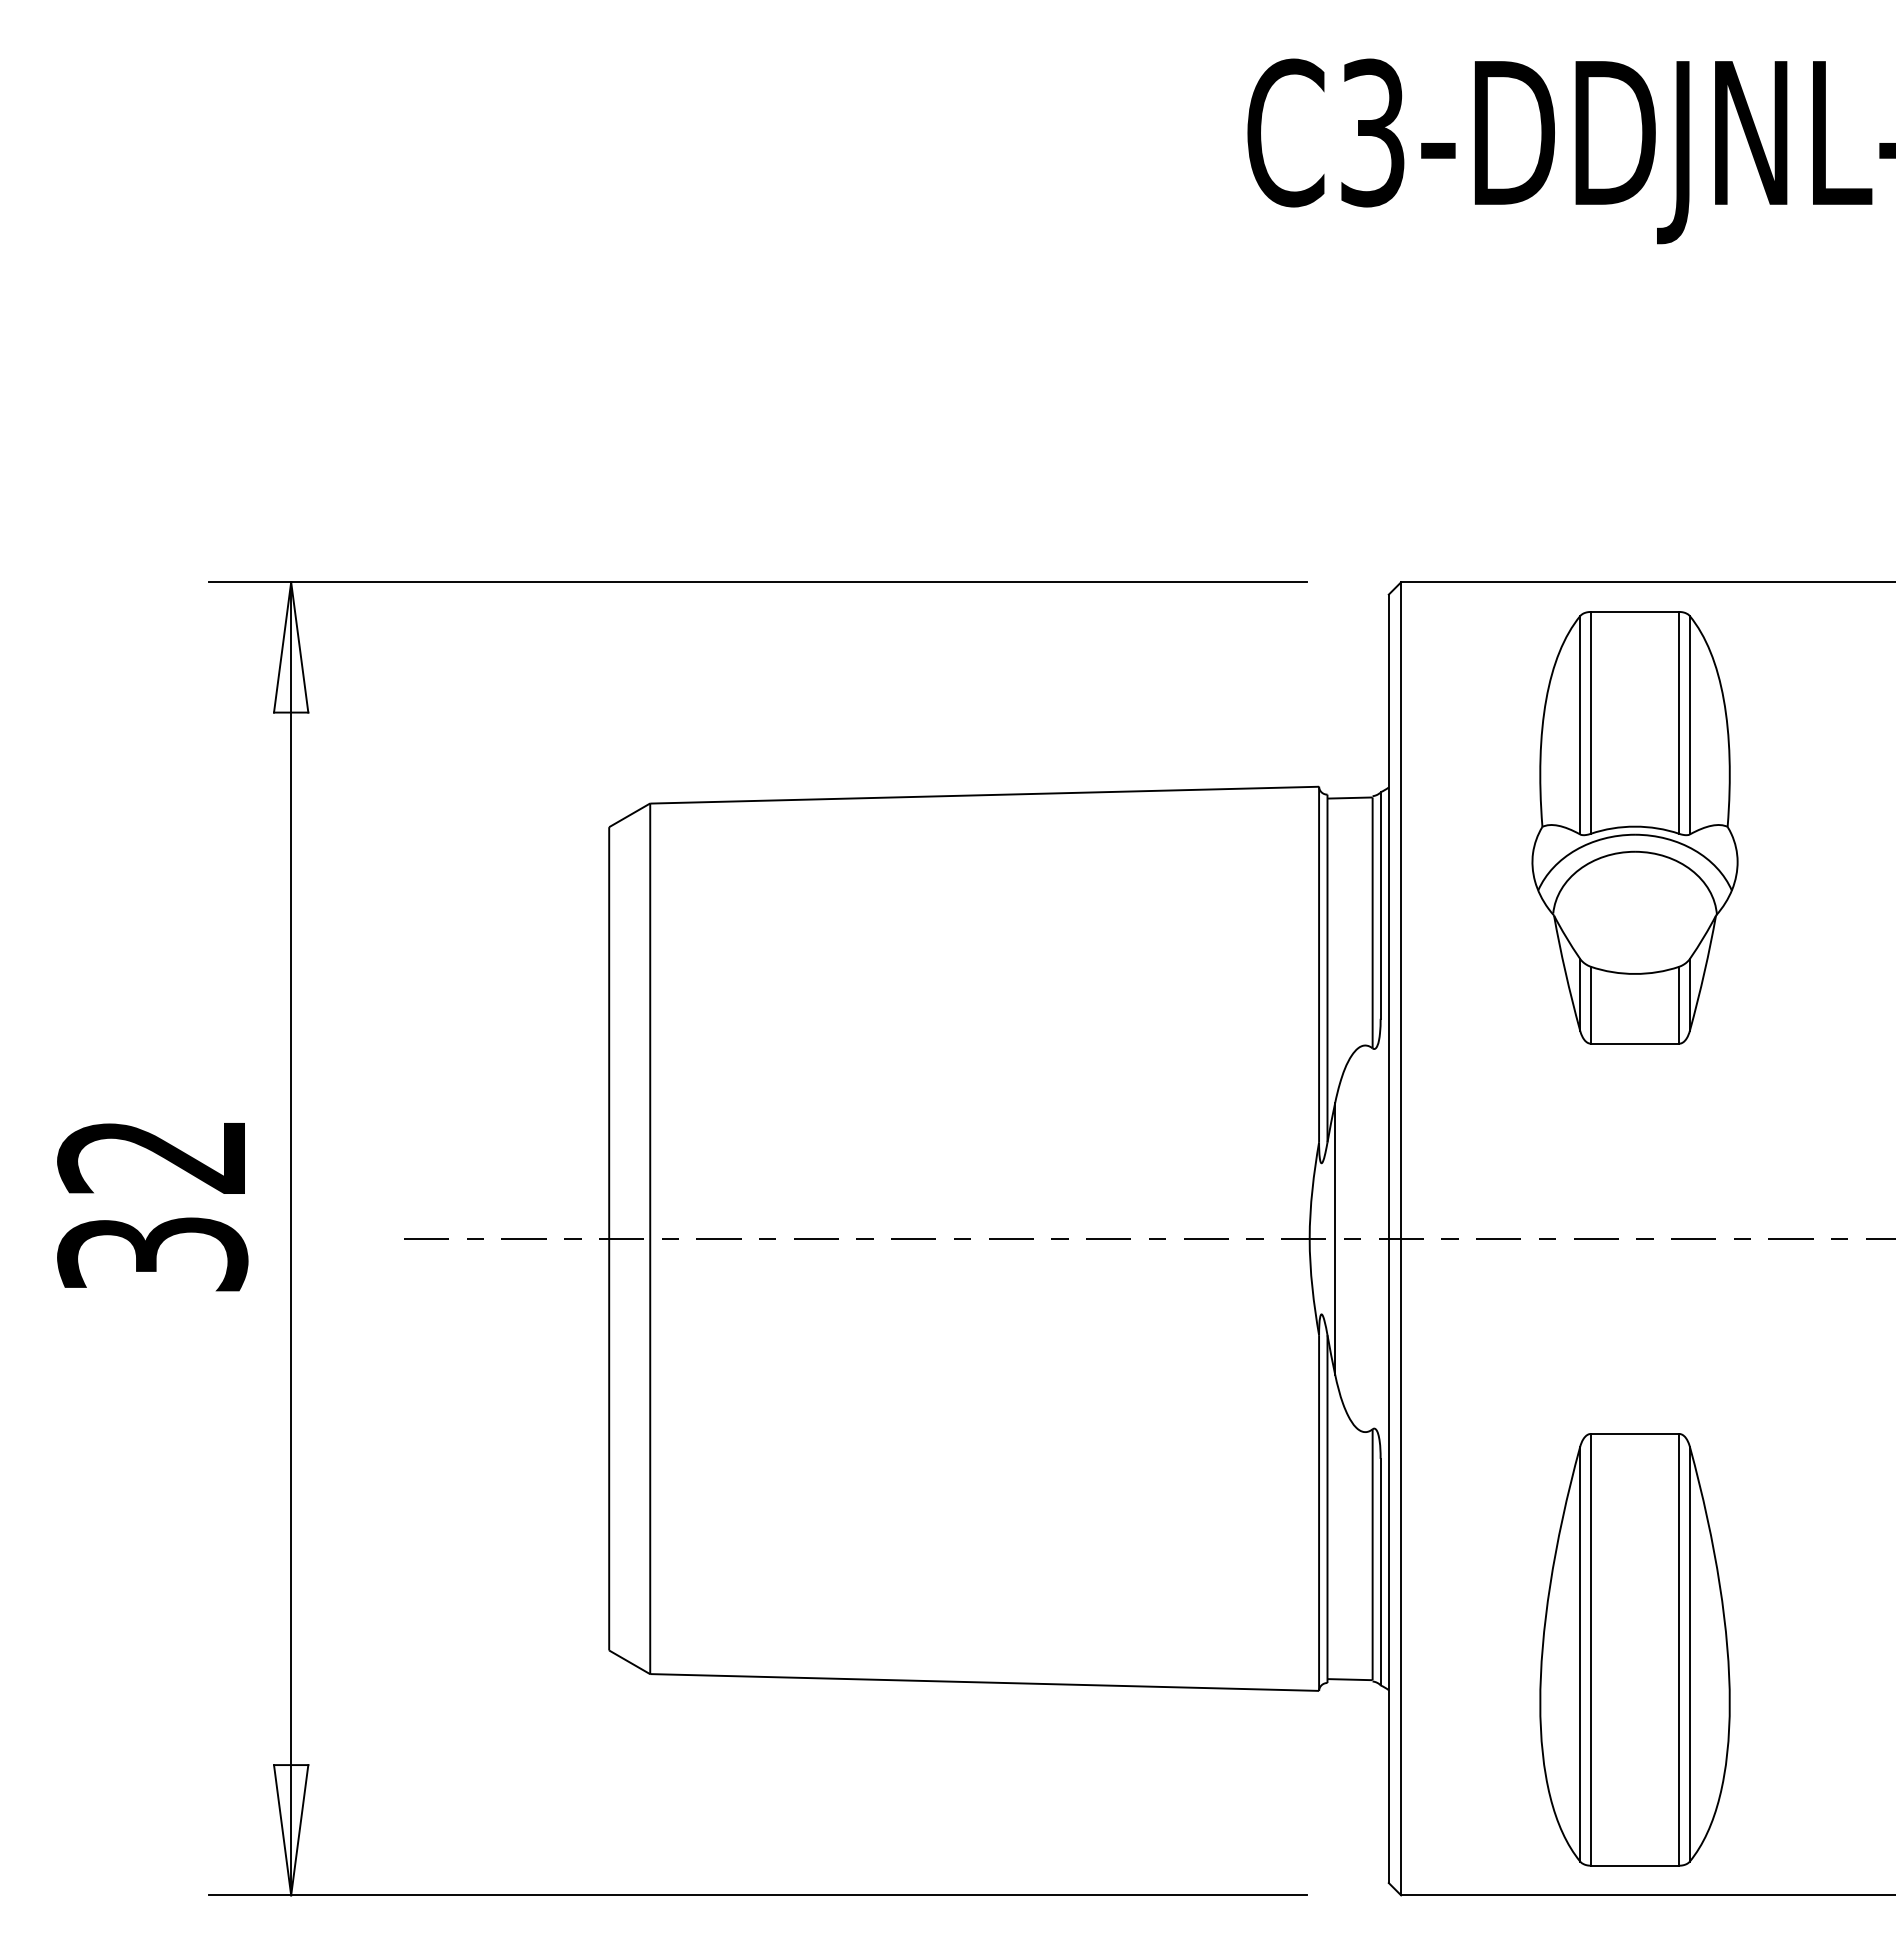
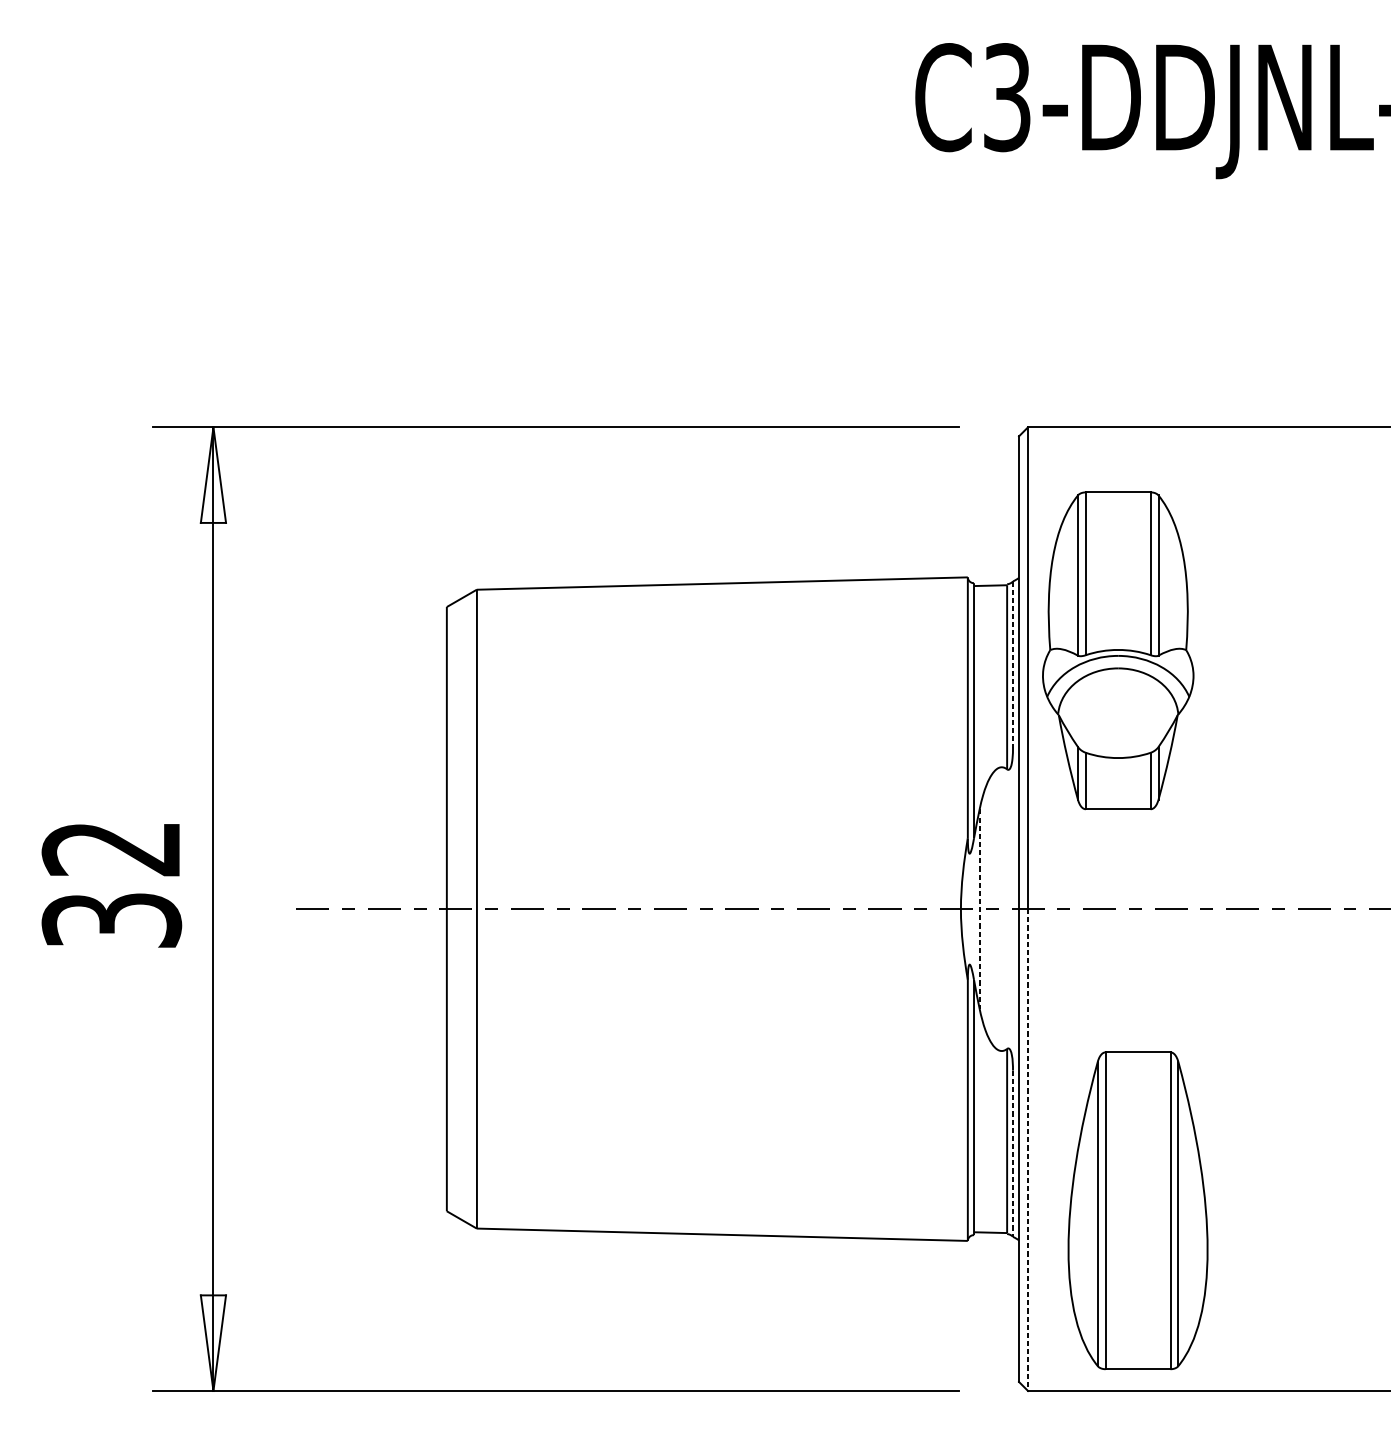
part: (1634, 827) -> (1117, 650), moved
line: (1380, 906) -> (1012, 665), solid -> dashed
line: (1335, 1238) -> (979, 908), solid -> dashed
line: (1401, 1567) -> (1028, 1150), solid -> dashed
line: (1380, 1572) -> (1012, 1154), solid -> dashed
part: (1634, 1649) -> (1137, 1210), moved

